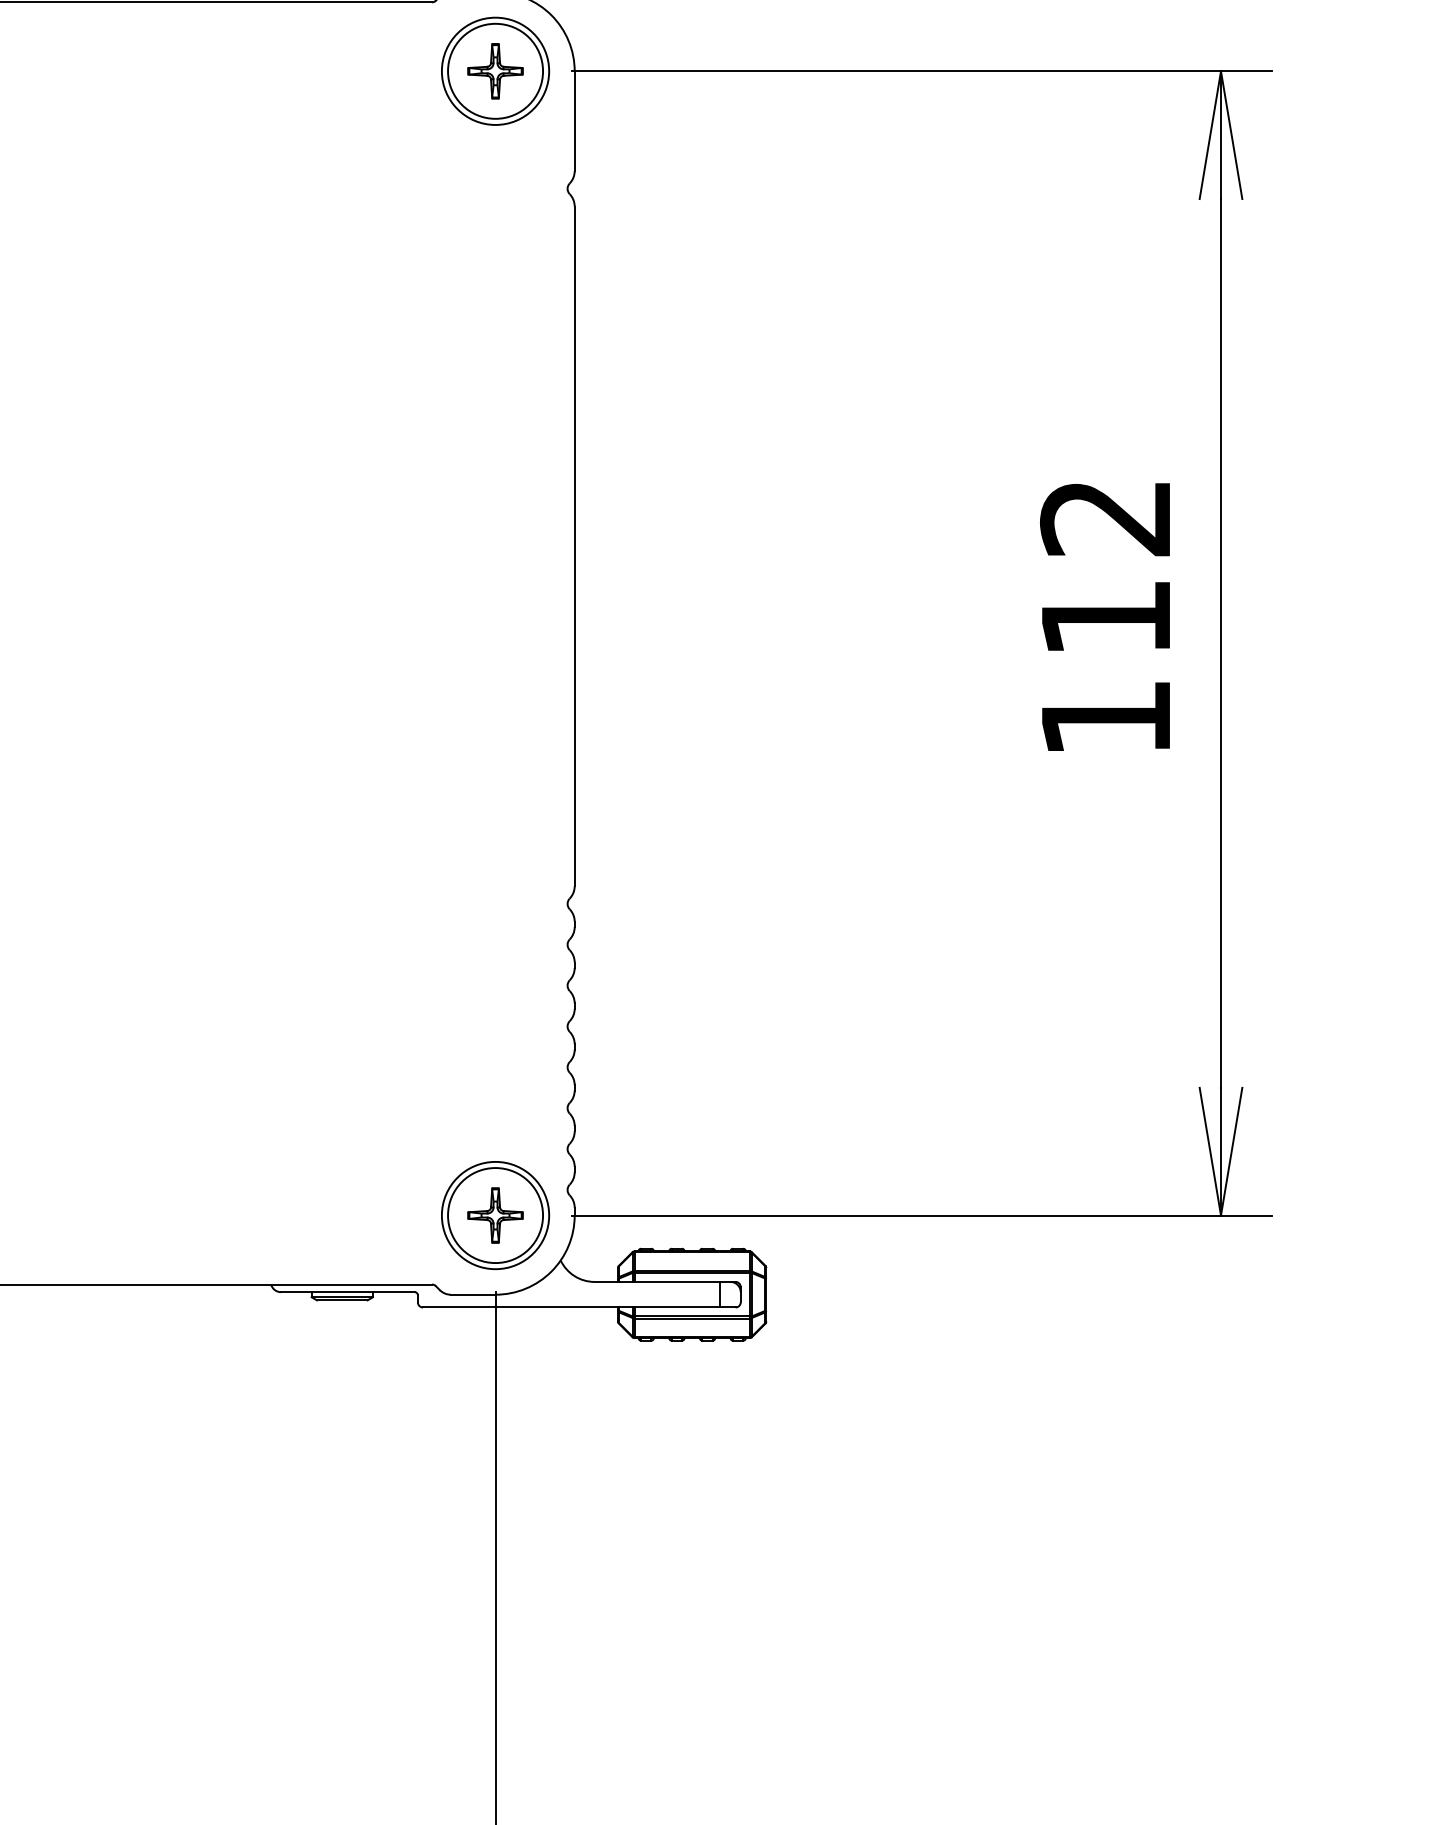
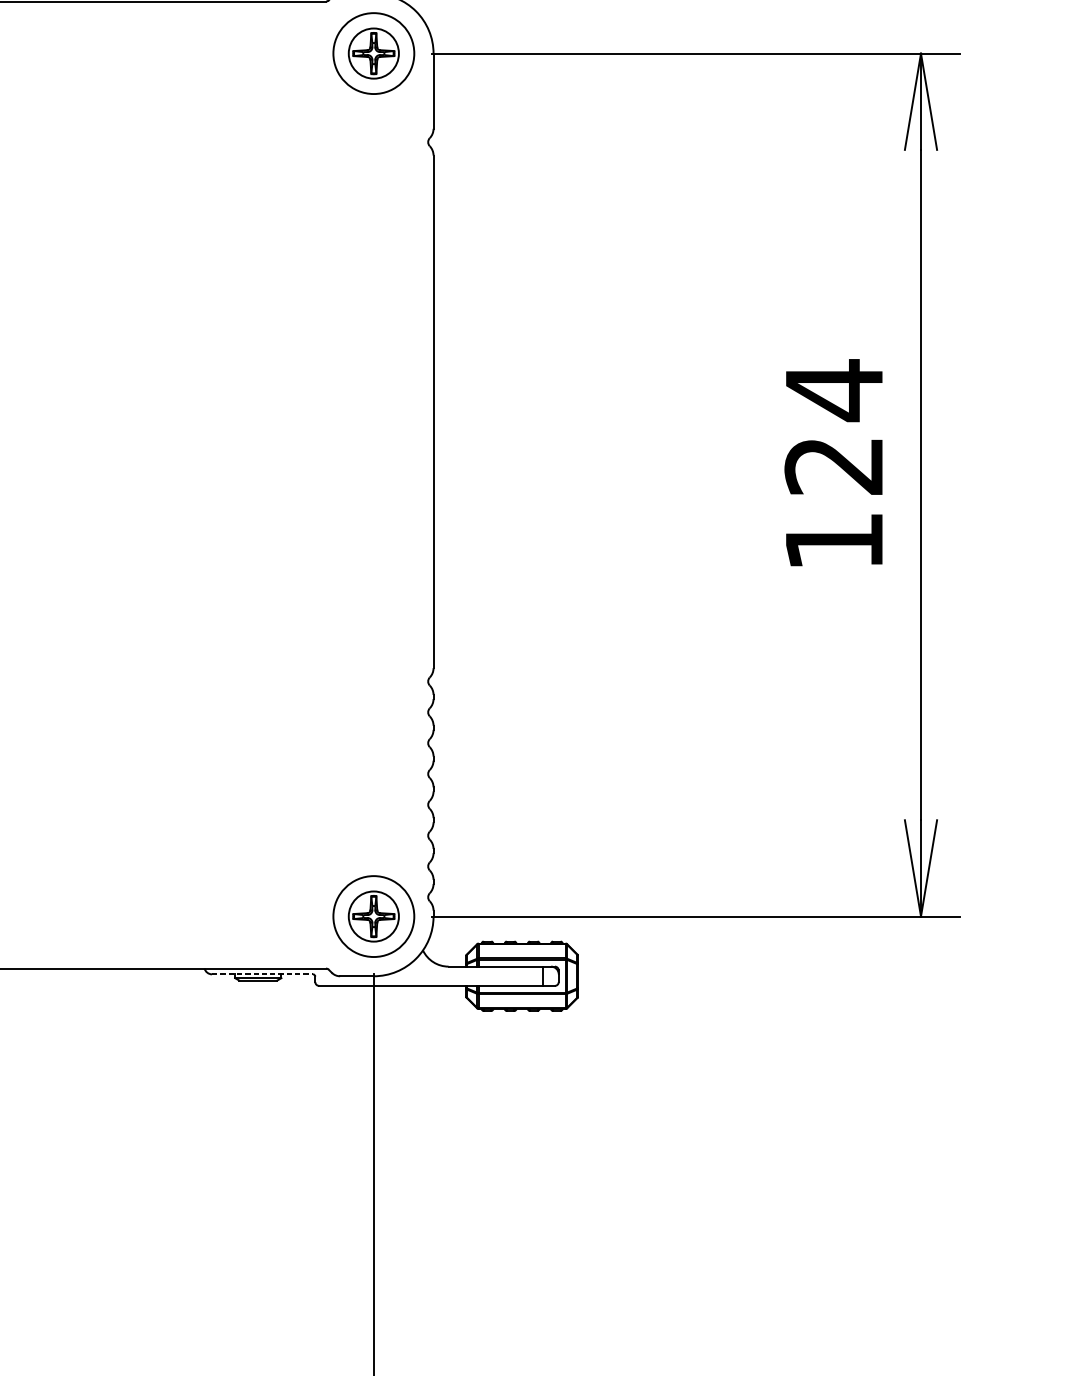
circle: (495, 70) -> (373, 52), size x0.7
text: (1104, 566) -> (833, 427), 112 -> 124
circle: (495, 1215) -> (373, 916), size x0.7
line: (347, 1292) -> (262, 974), solid -> dashed

